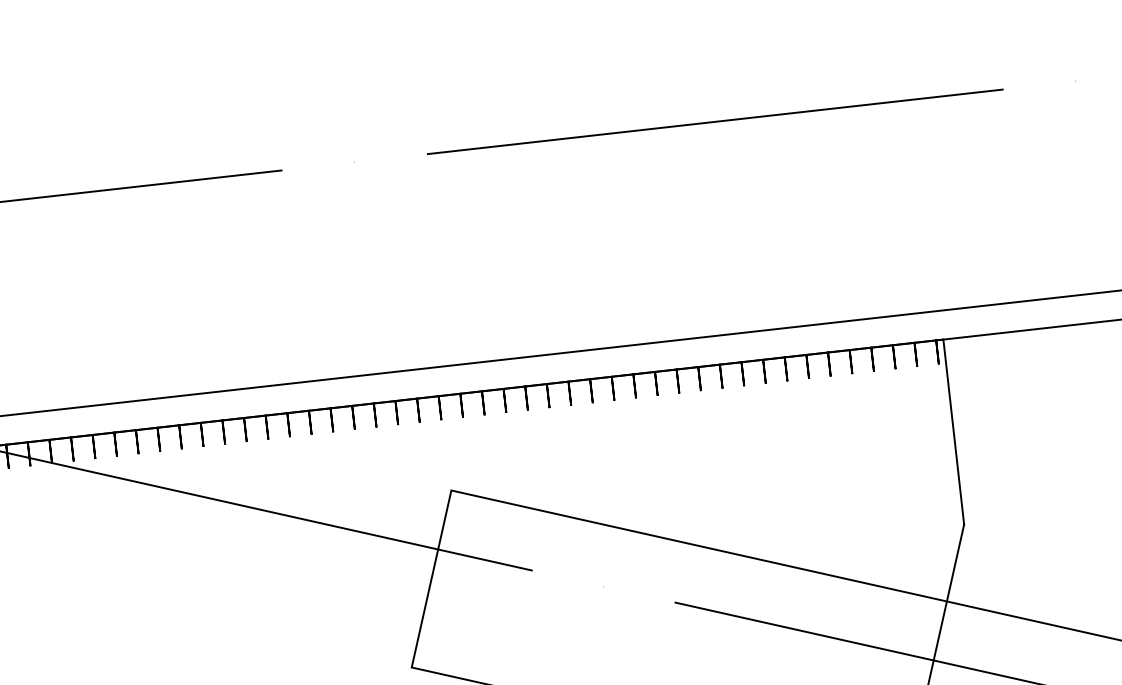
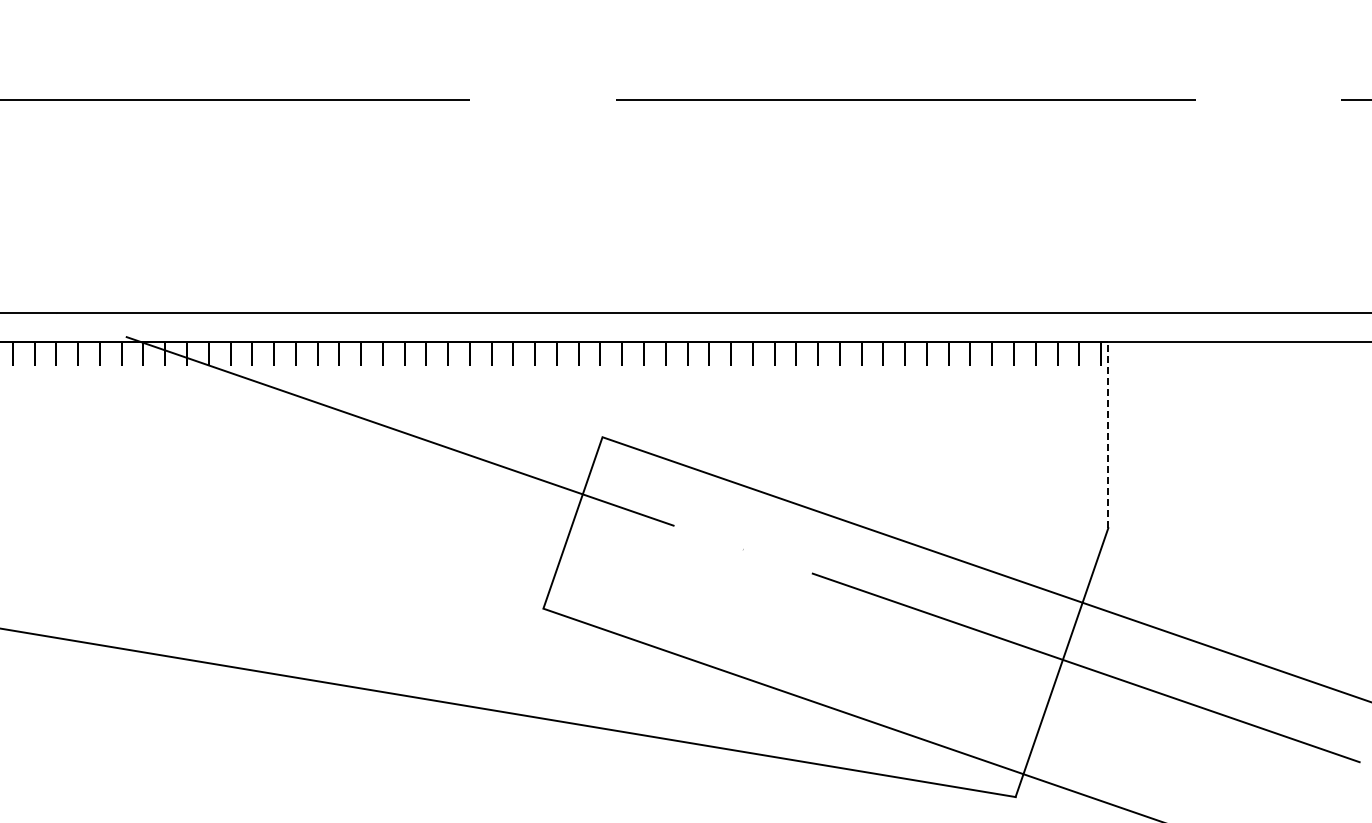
line: (953, 431) -> (1108, 434), solid -> dashed

